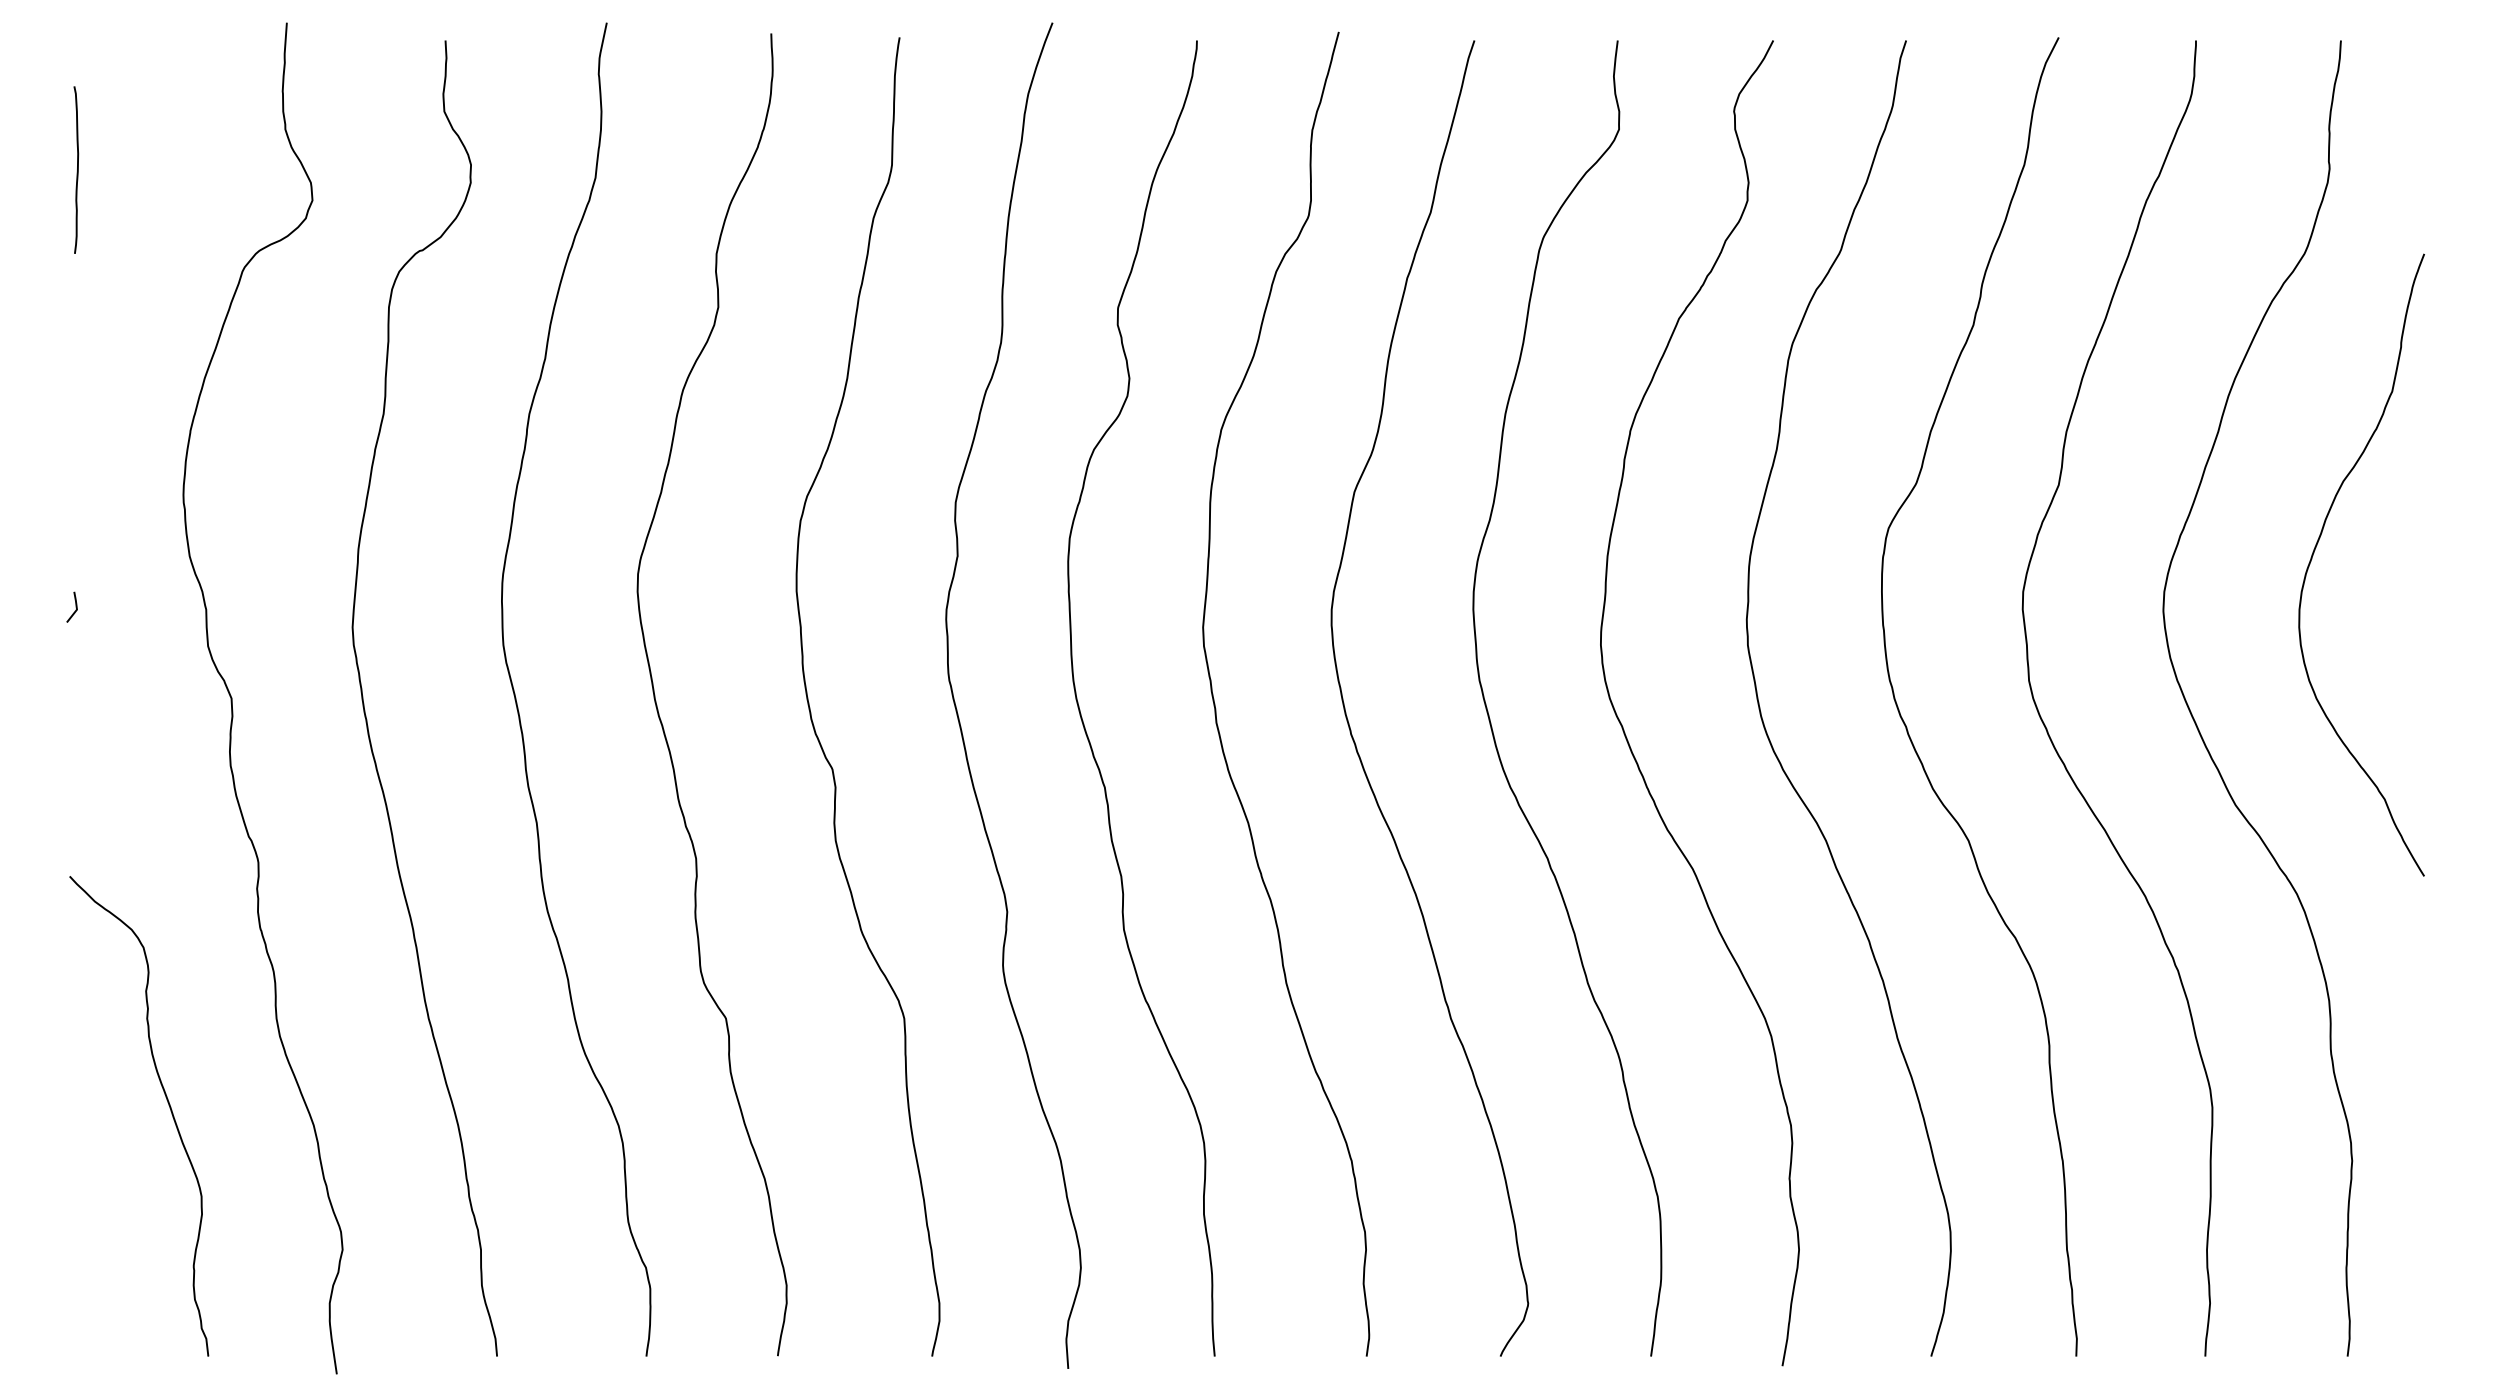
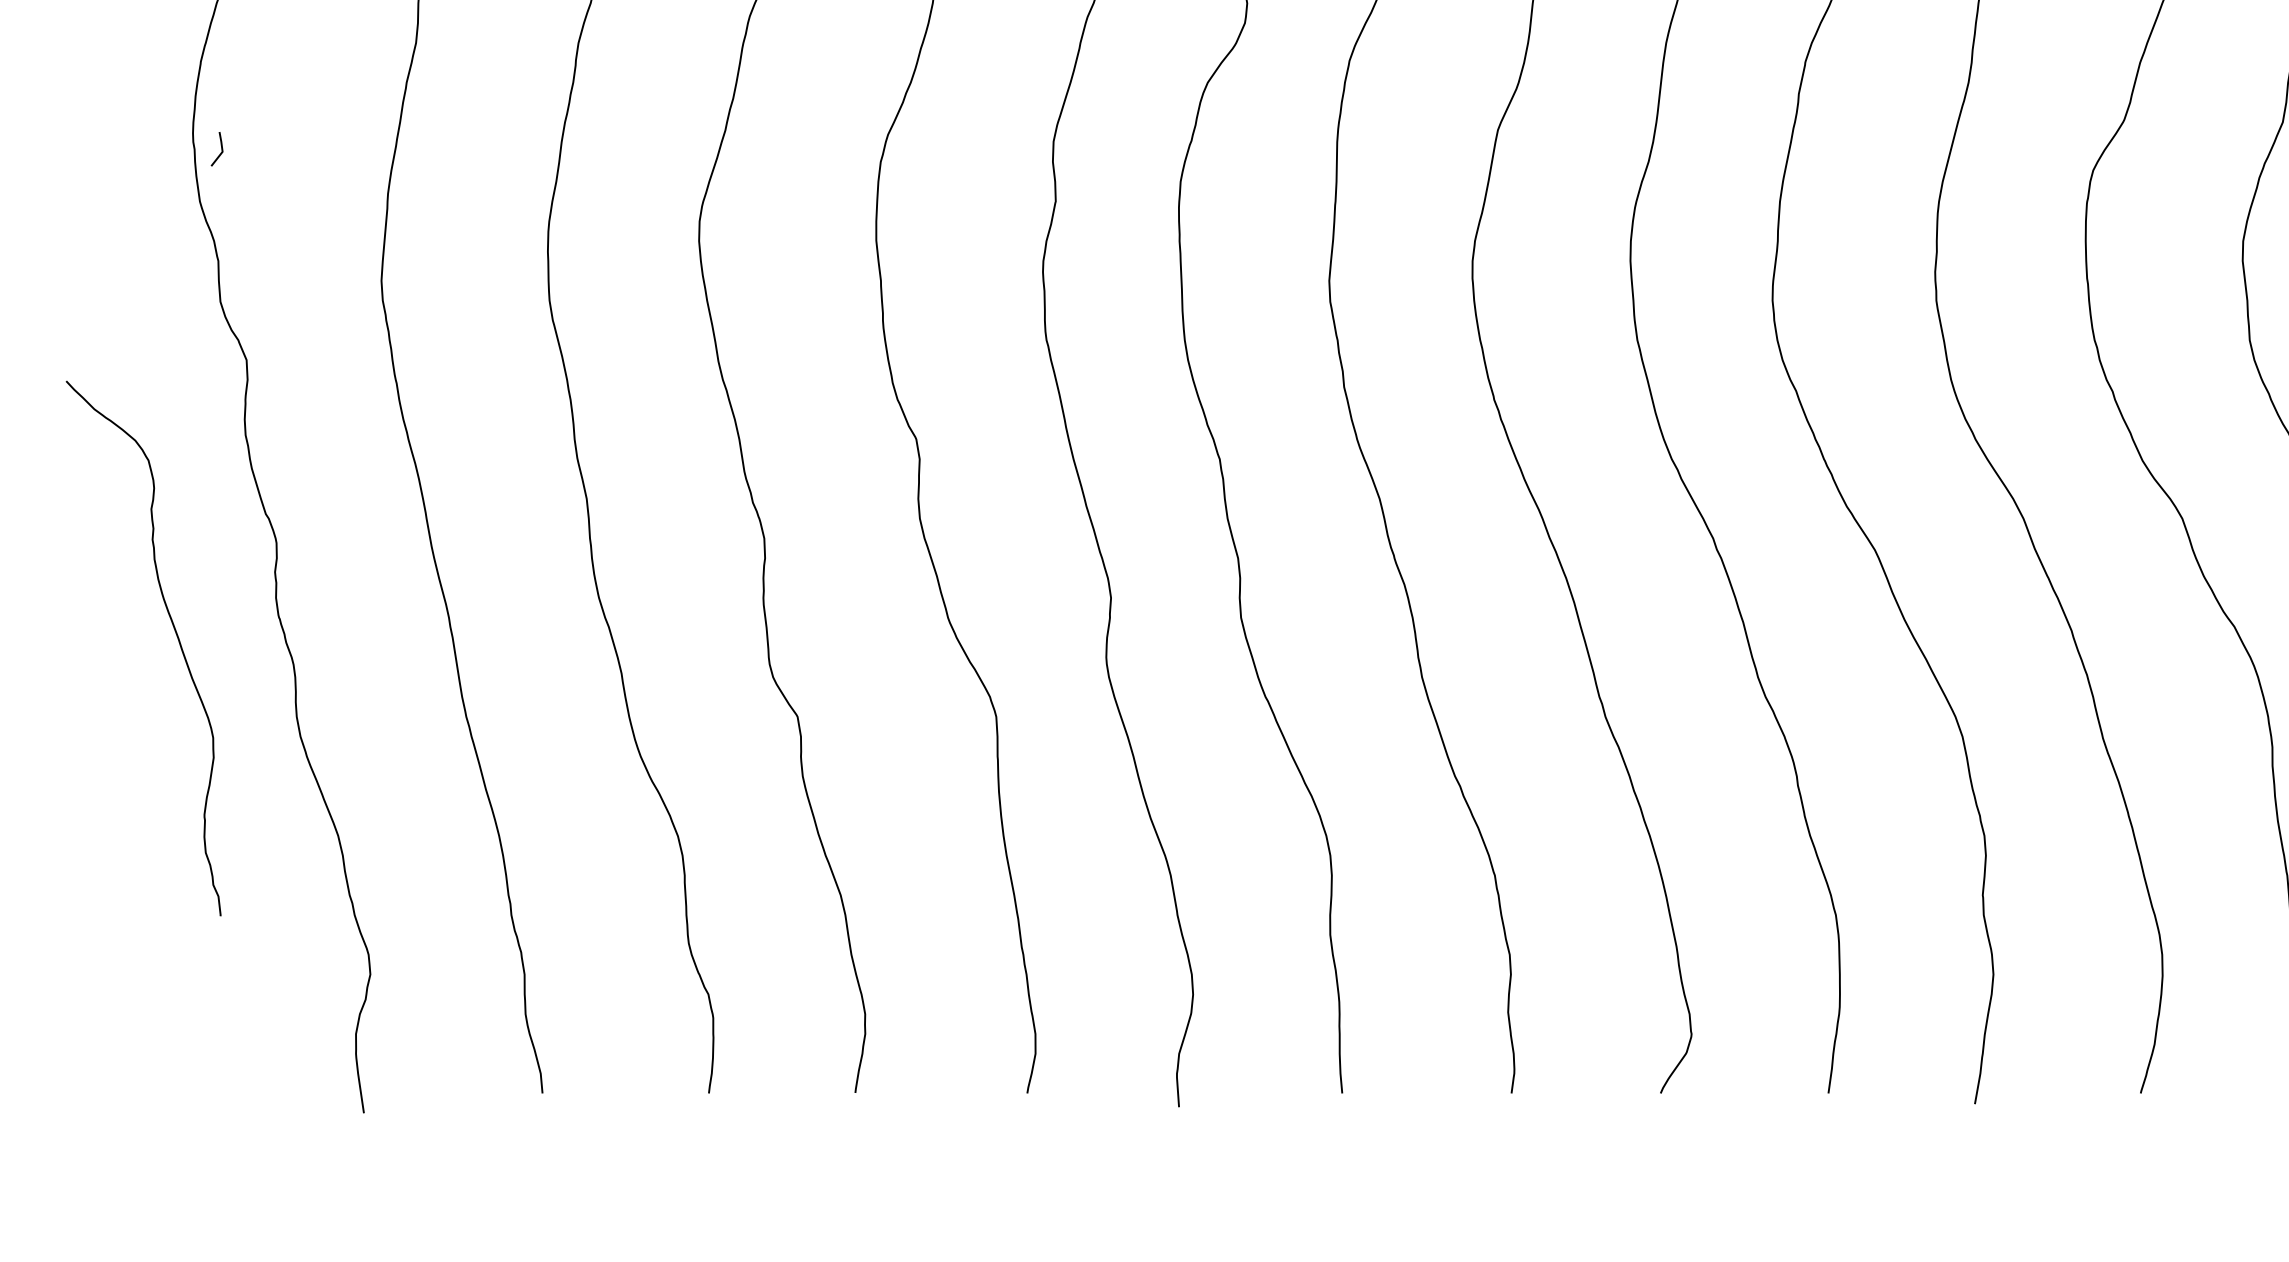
line: (75, 606) -> (220, 148), moved
curve: (168, 1105) -> (176, 636), moved

